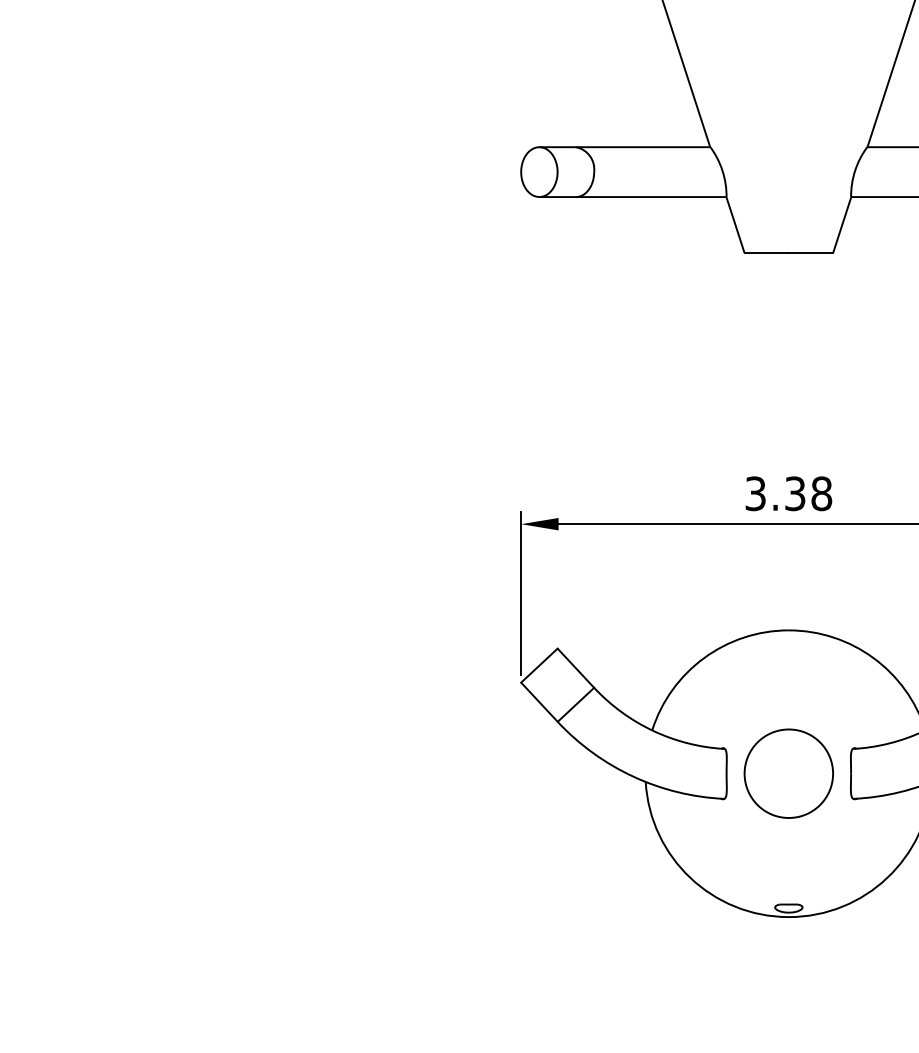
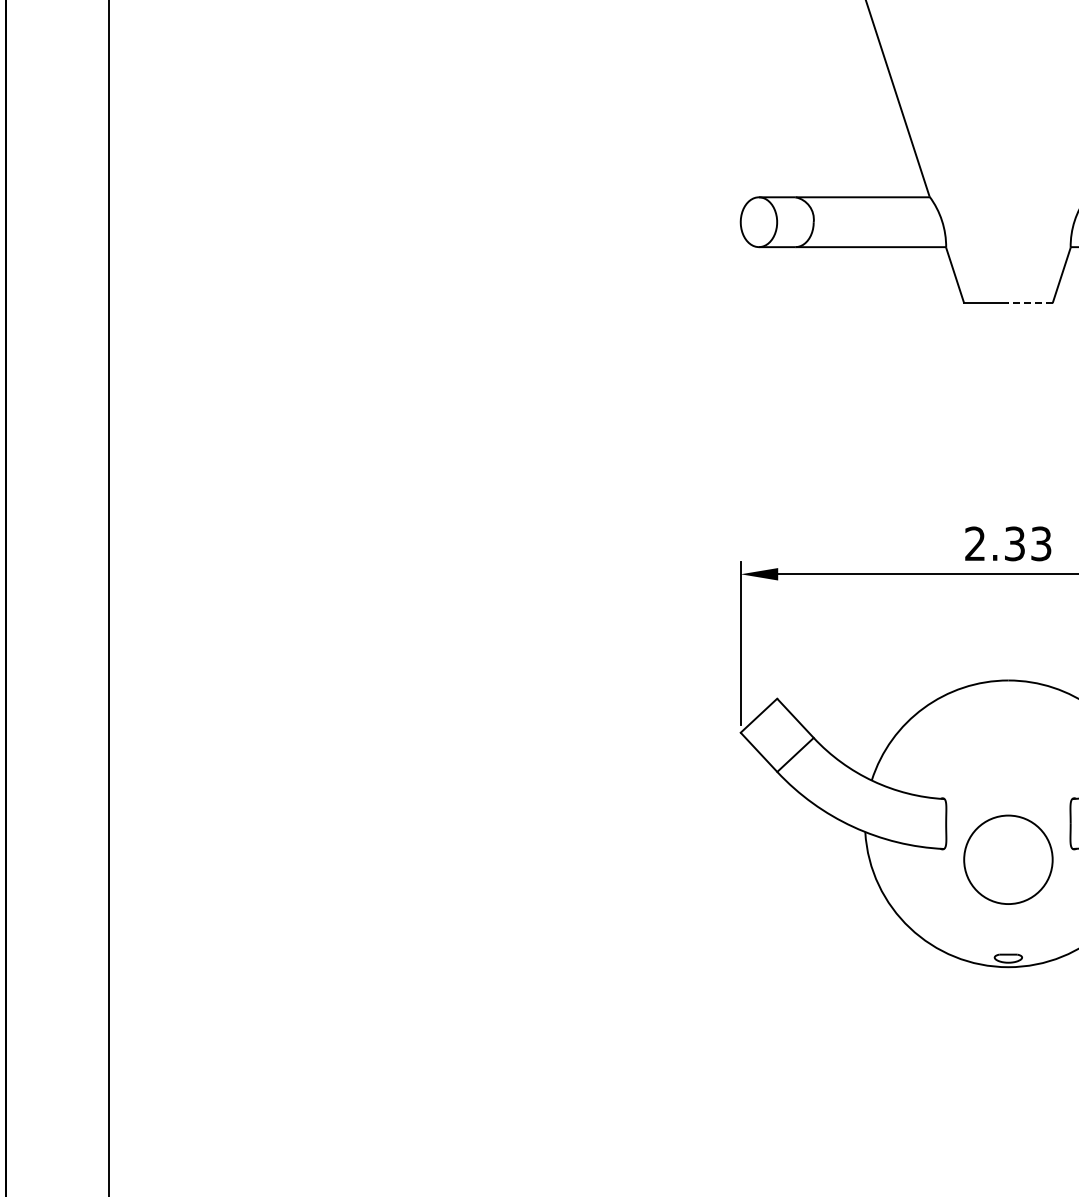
line: (810, 253) -> (1030, 303), solid -> dashed
text: (788, 493) -> (1008, 543), 3.38 -> 2.33
circle: (788, 773) -> (1008, 859), moved

